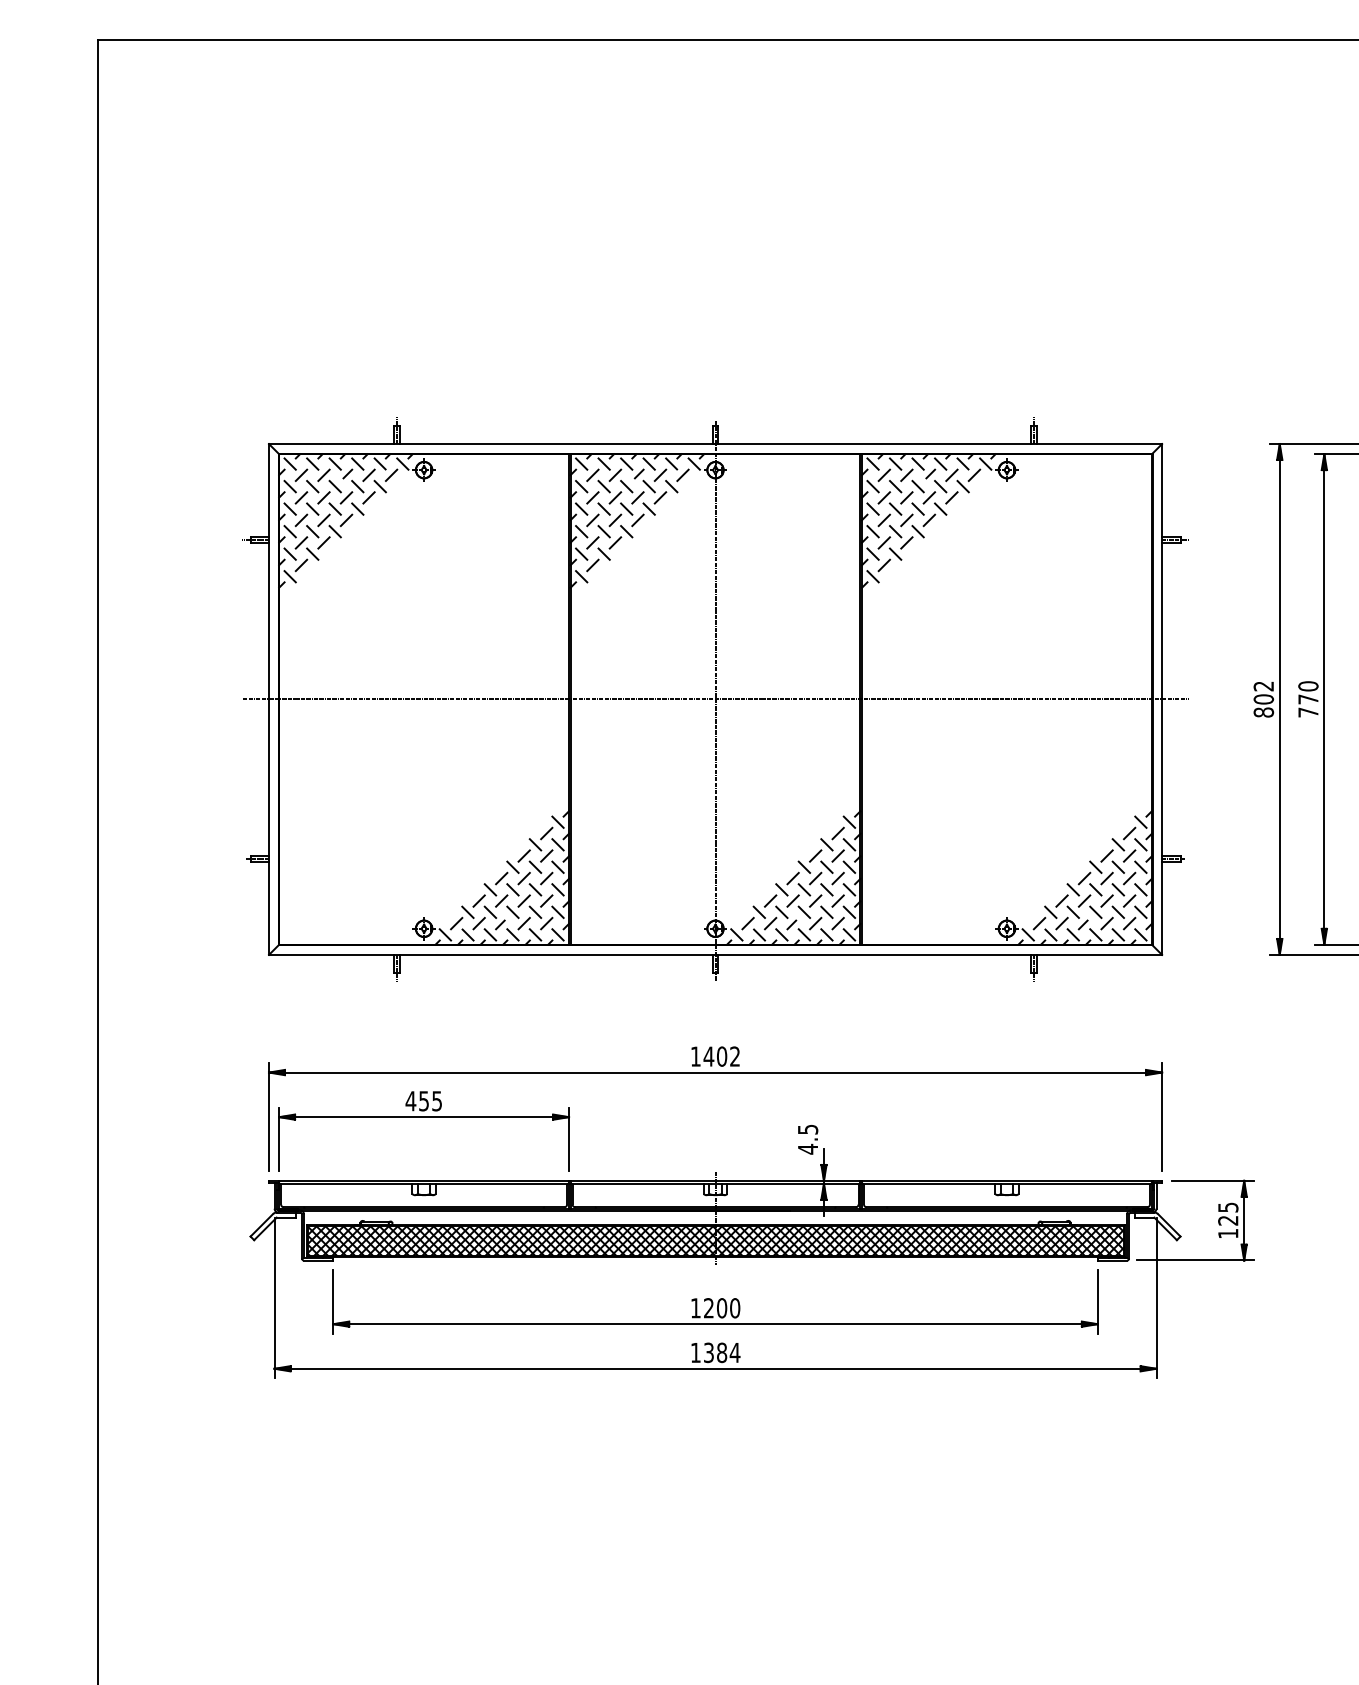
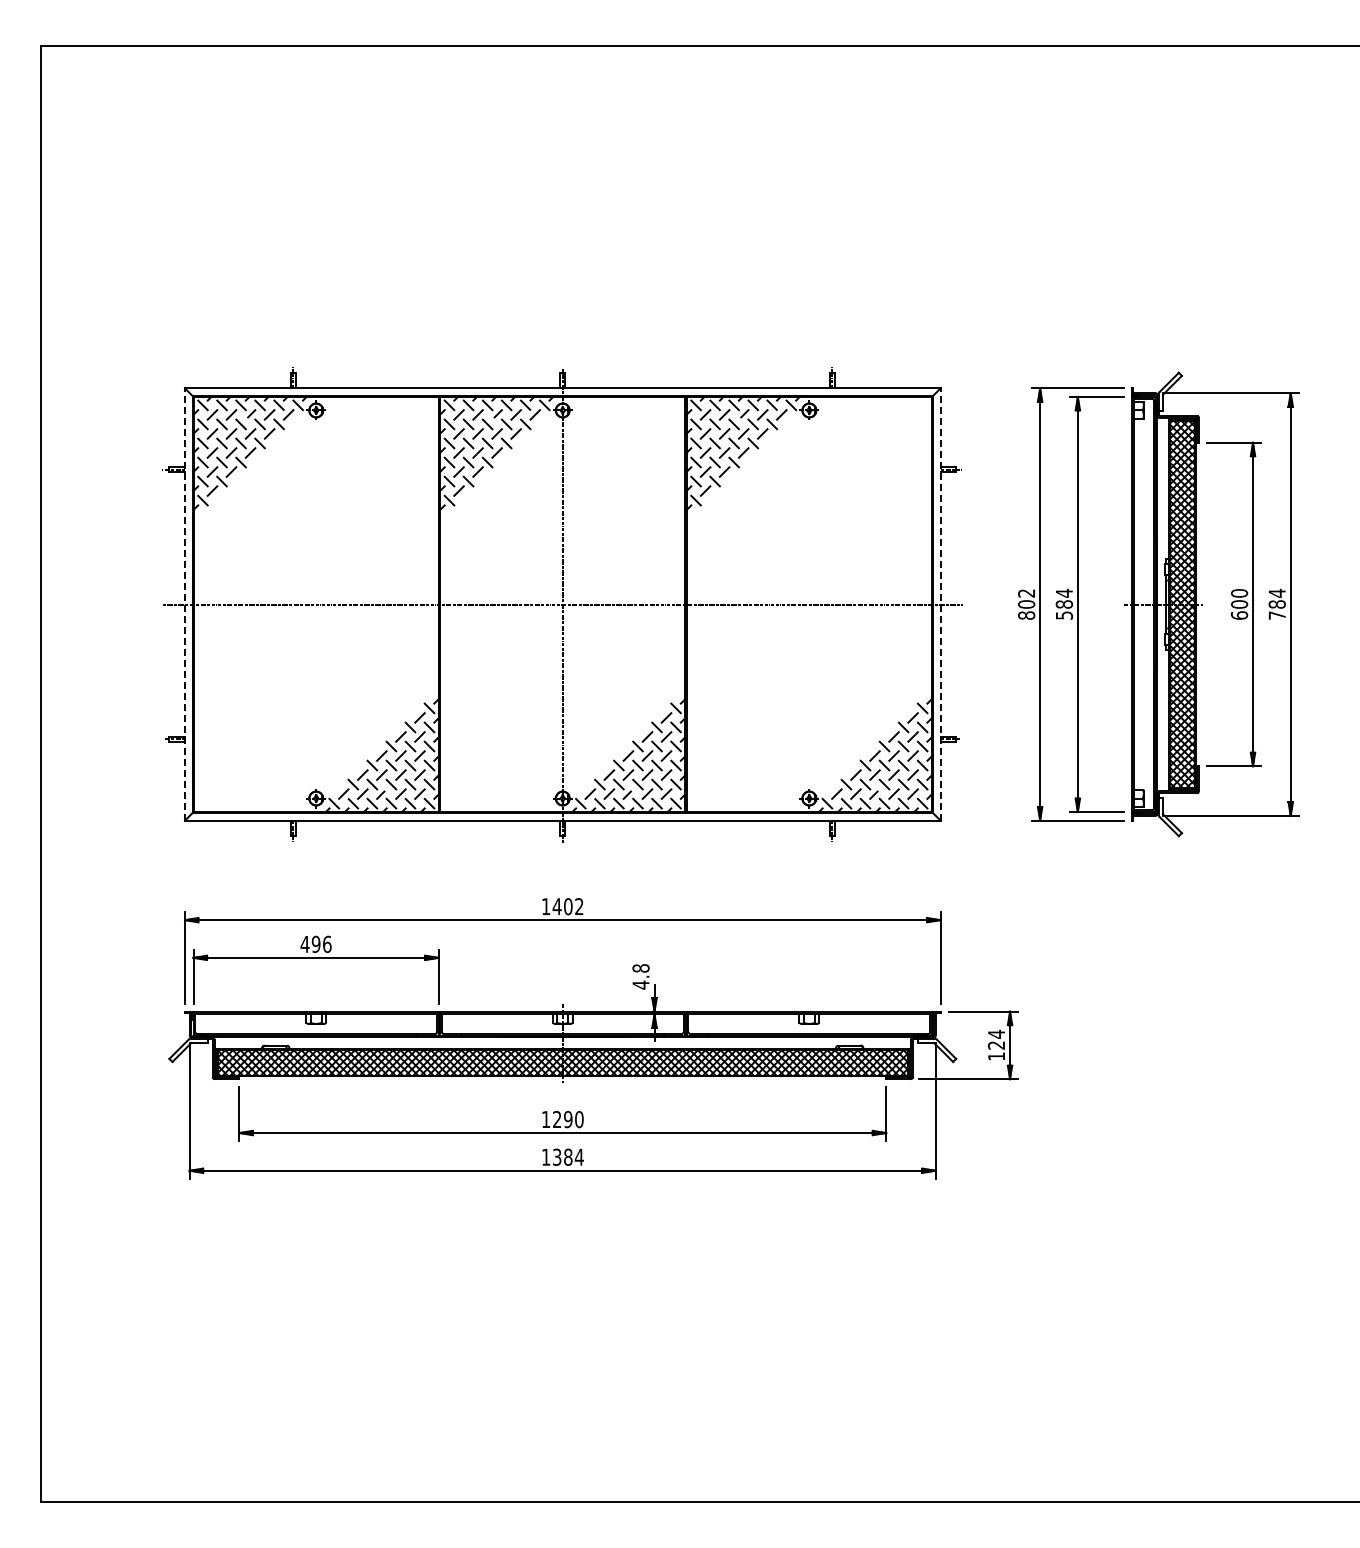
text: (1308, 698) -> (1064, 603), 770 -> 584
line: (269, 699) -> (185, 604), solid -> dashed
line: (1161, 699) -> (940, 604), solid -> dashed
text: (430, 1101) -> (321, 944), 455 -> 496
text: (807, 1129) -> (640, 968), 4.5 -> 4.8
text: (1228, 1206) -> (996, 1033), 125 -> 124
text: (722, 1308) -> (568, 1119), 1200 -> 1290

